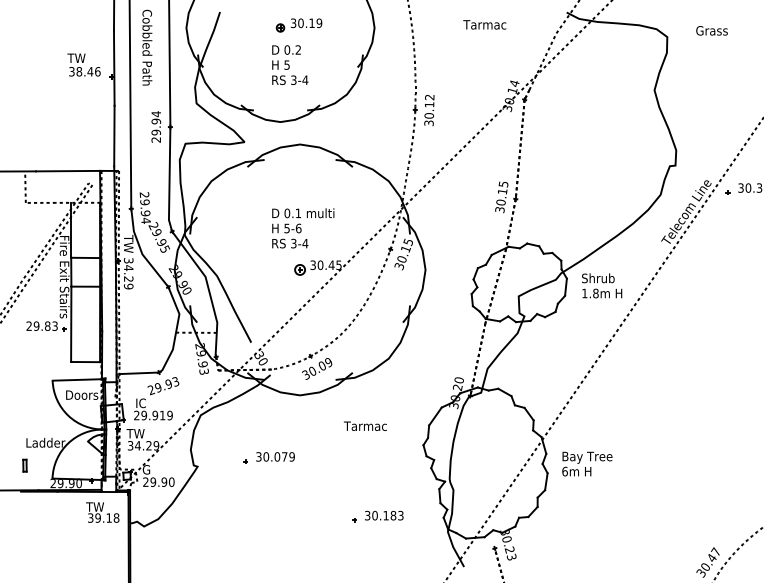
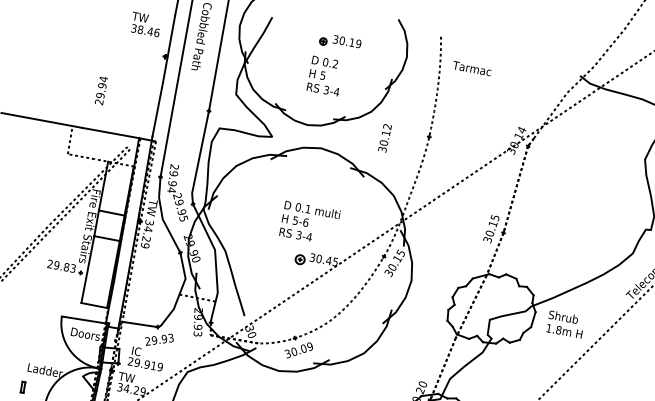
text: (484, 24) -> (471, 68), moved
text: (83, 64) -> (145, 24), moved
text: (429, 110) -> (385, 138), moved
text: (156, 126) -> (101, 90), moved

